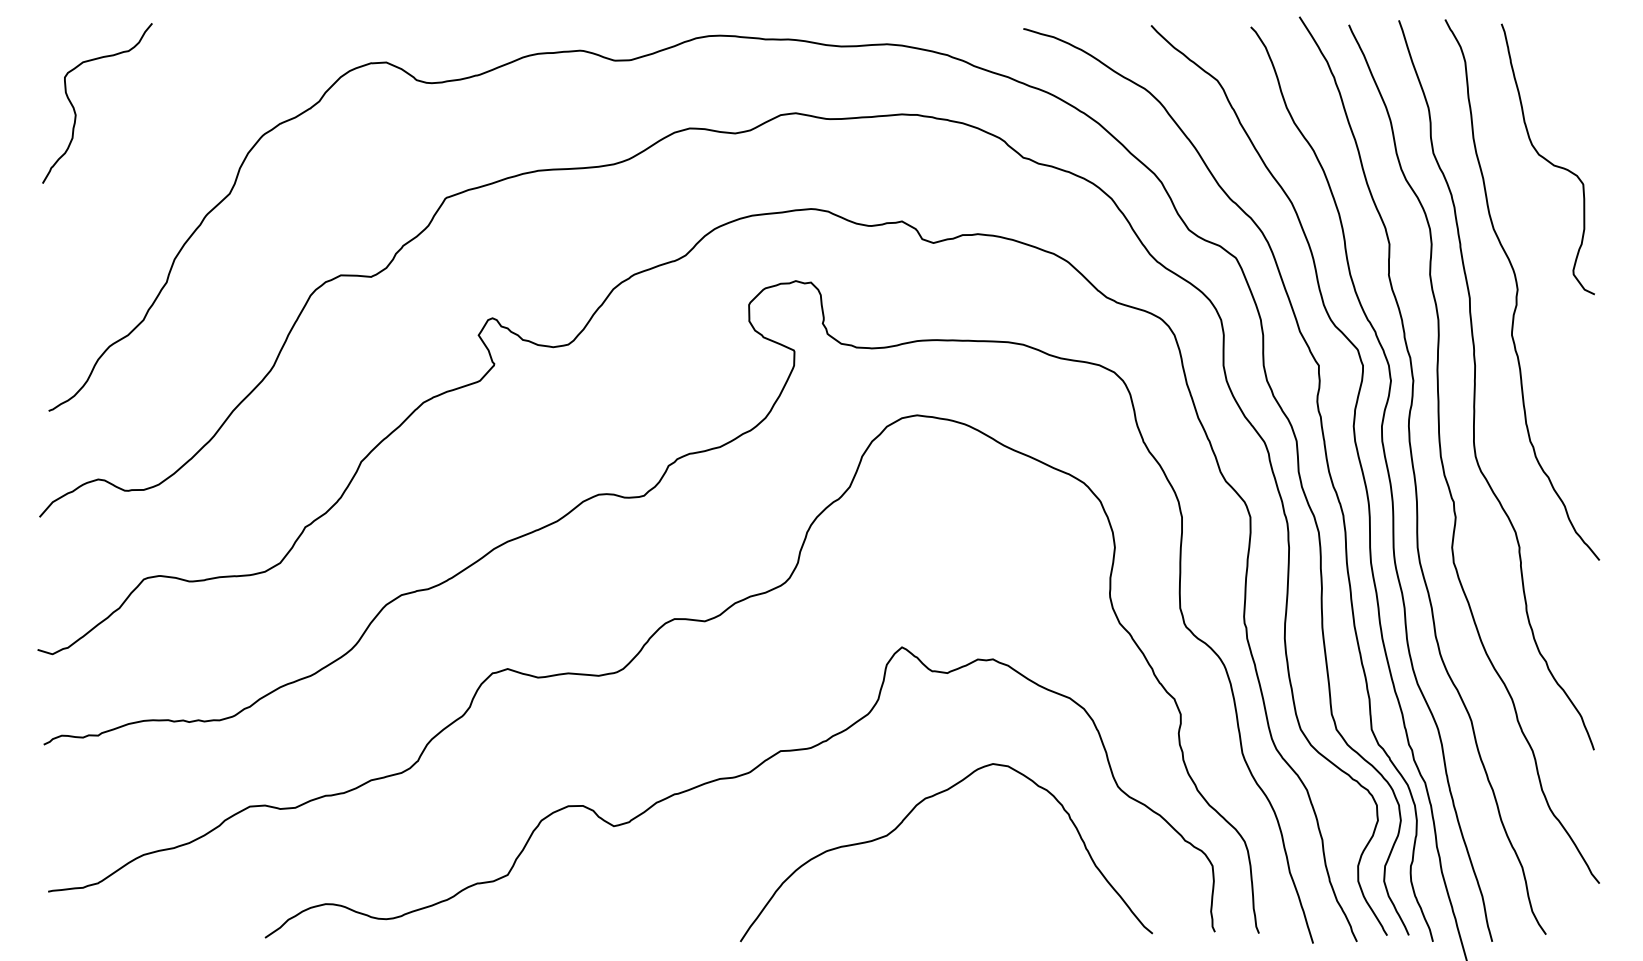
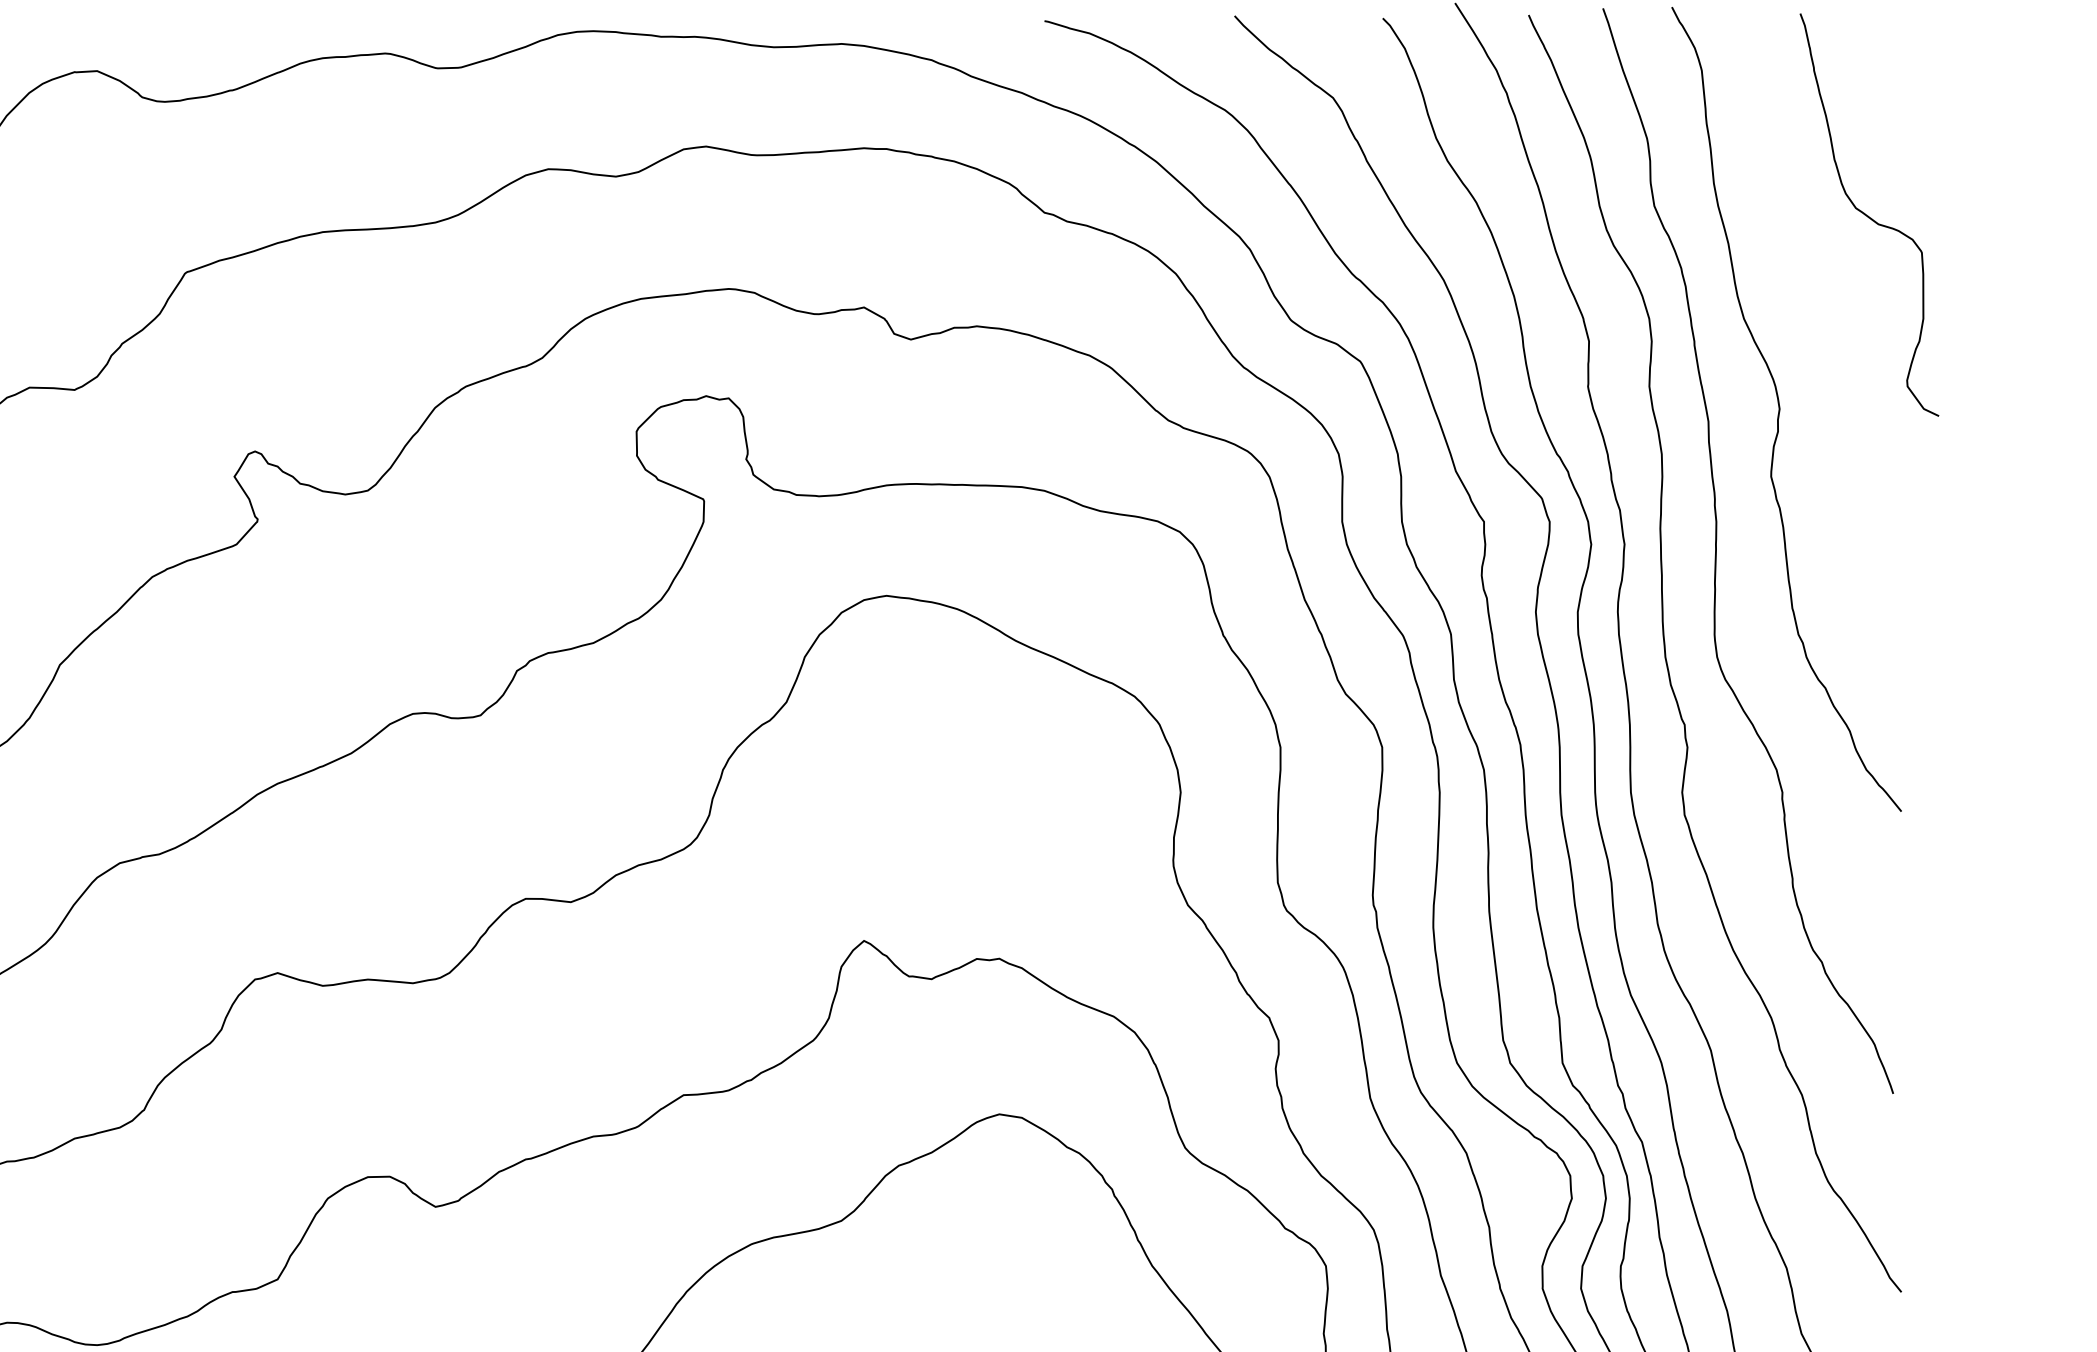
curve: (1547, 159) -> (1868, 215), moved

